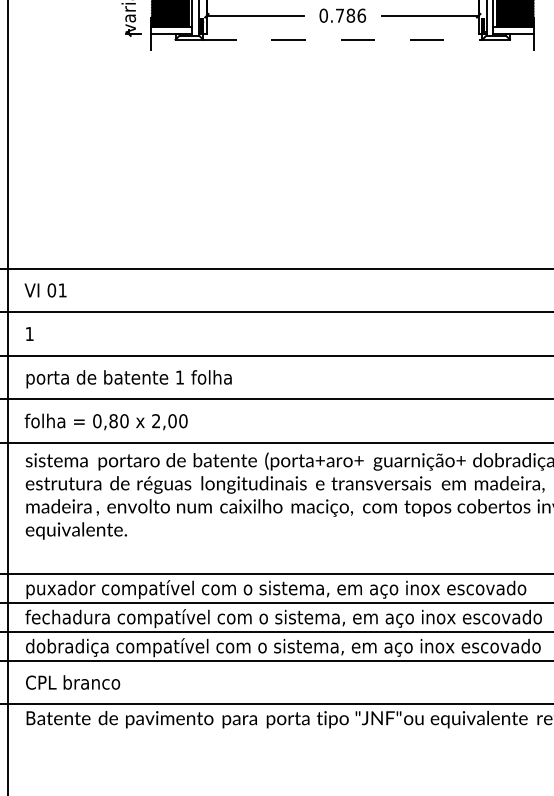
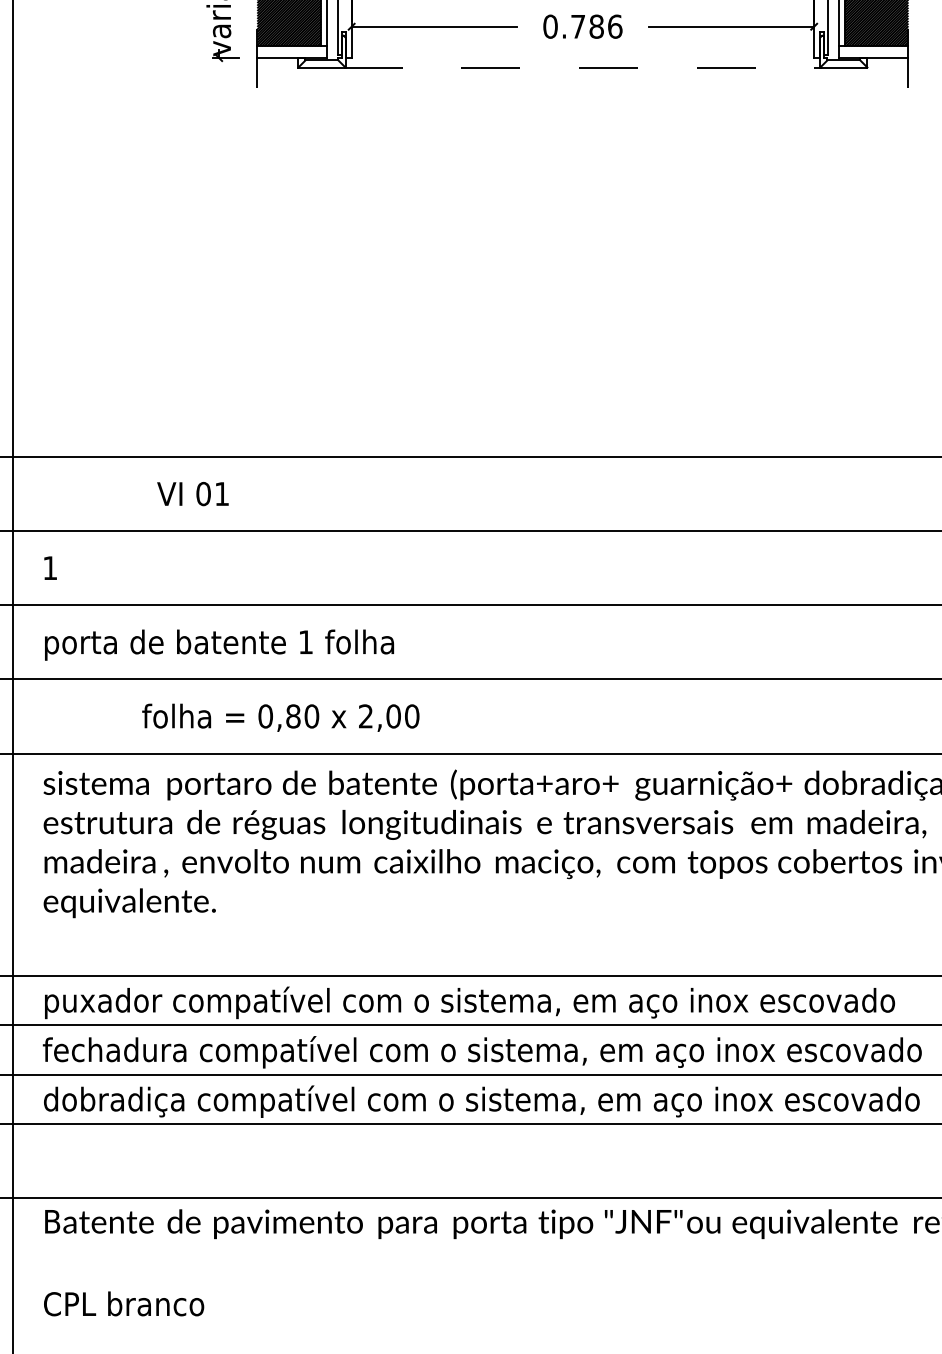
text: (45, 290) -> (192, 494), moved
text: (105, 421) -> (279, 716), moved
text: (73, 682) -> (124, 1303), moved

